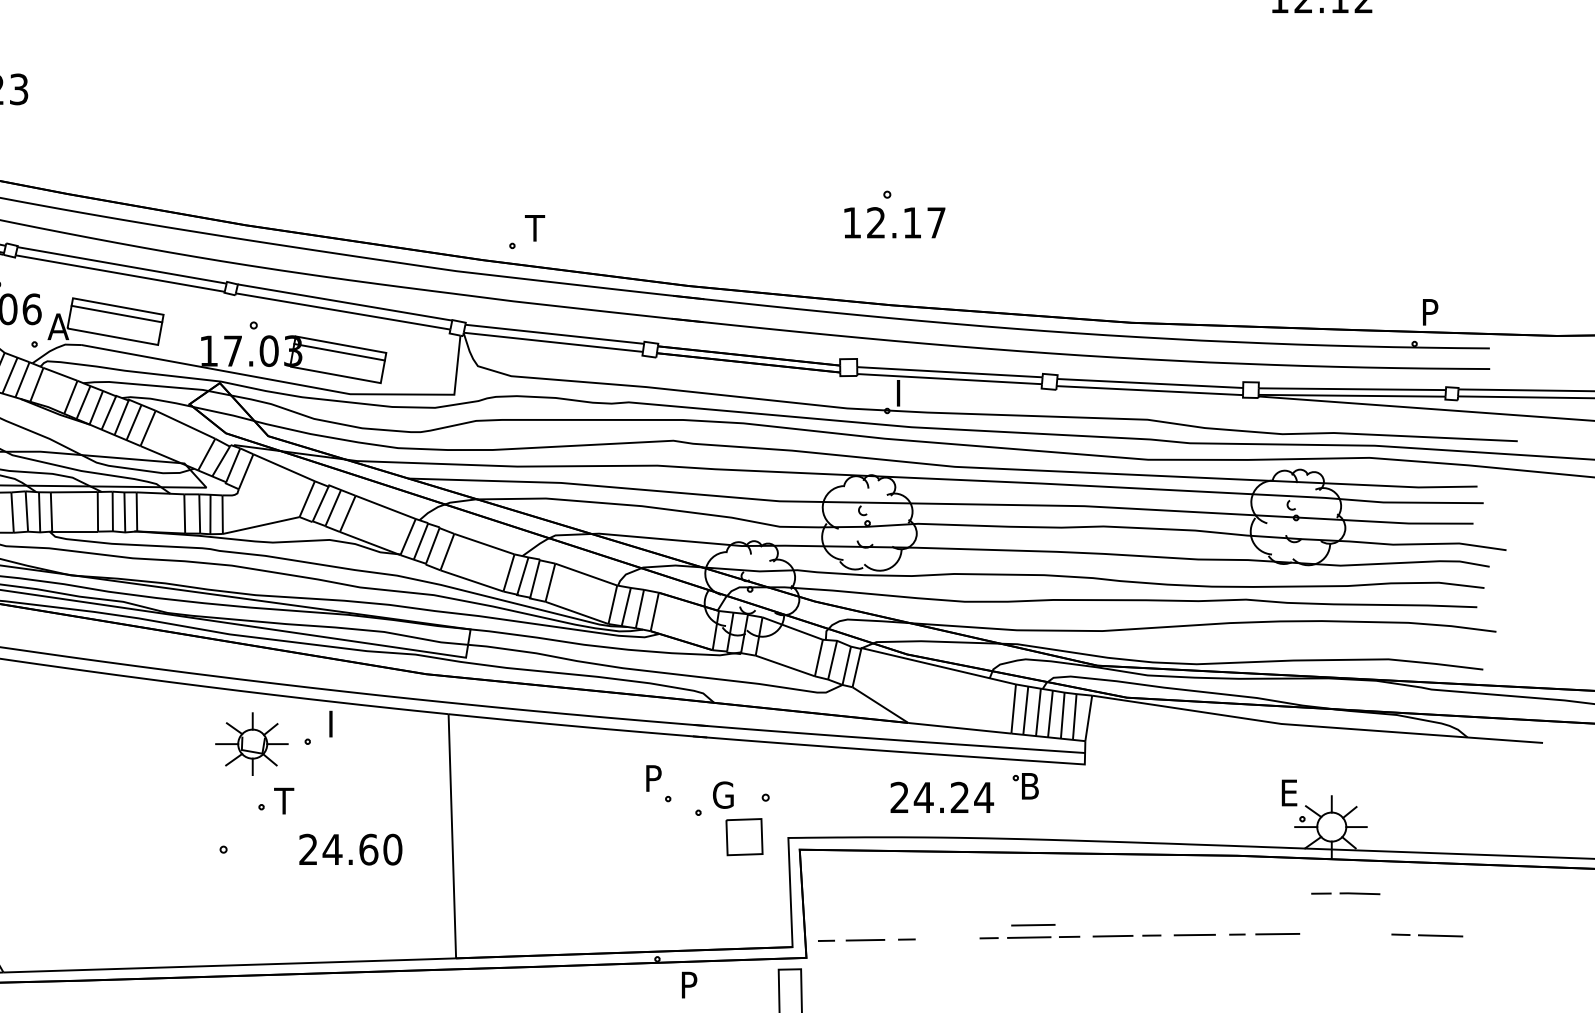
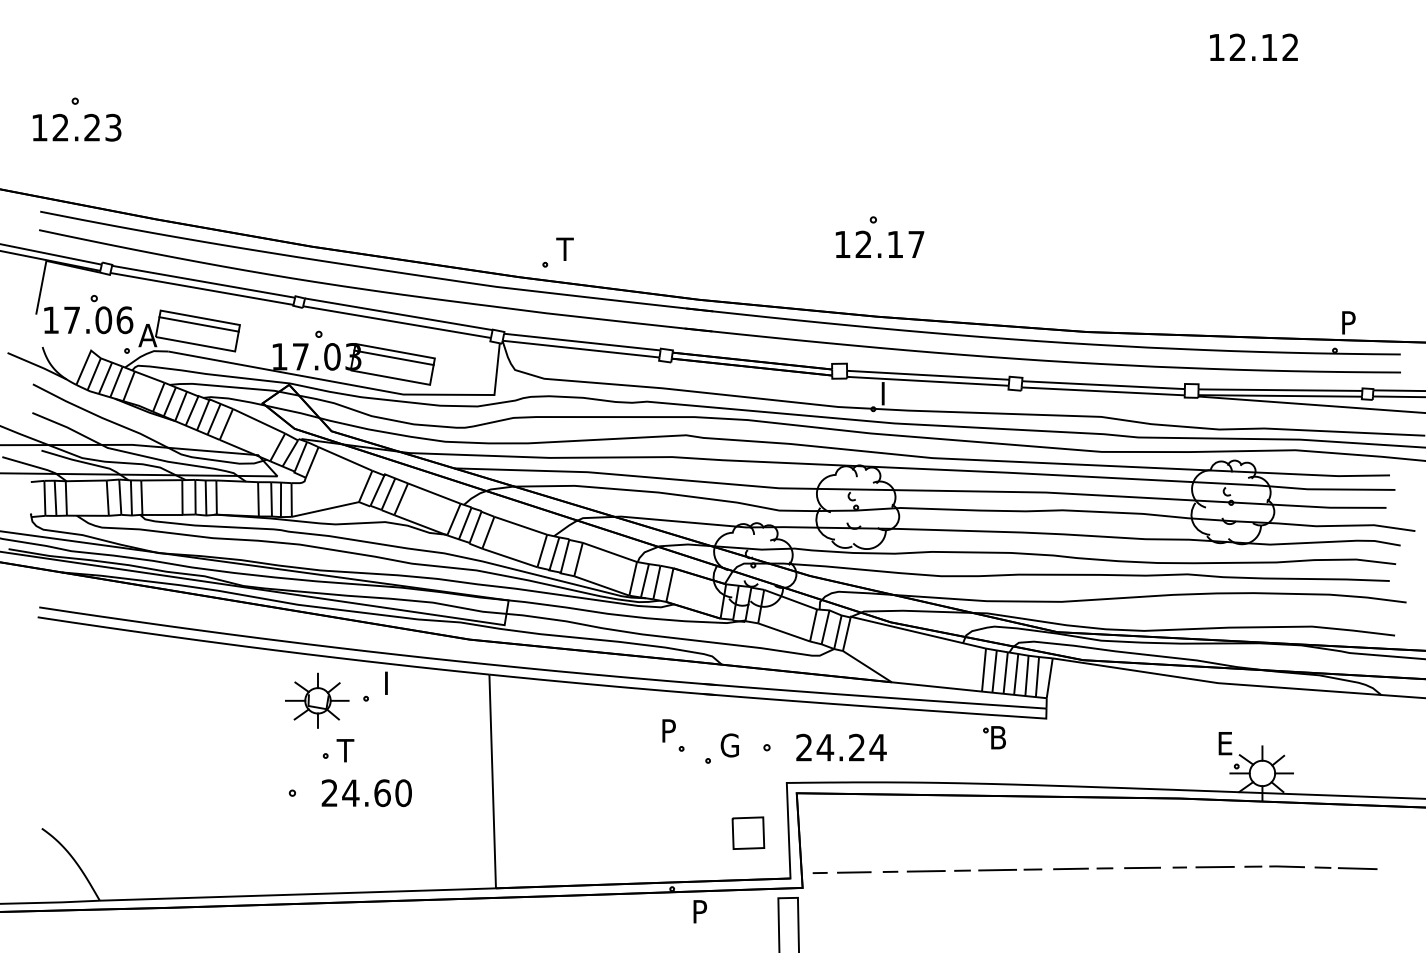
text: (942, 797) -> (841, 747), moved
part: (744, 836) -> (748, 832), moved
text: (350, 850) -> (366, 793), moved
line: (1345, 893) -> (1274, 866), moved
line: (1032, 925) -> (925, 871), moved

